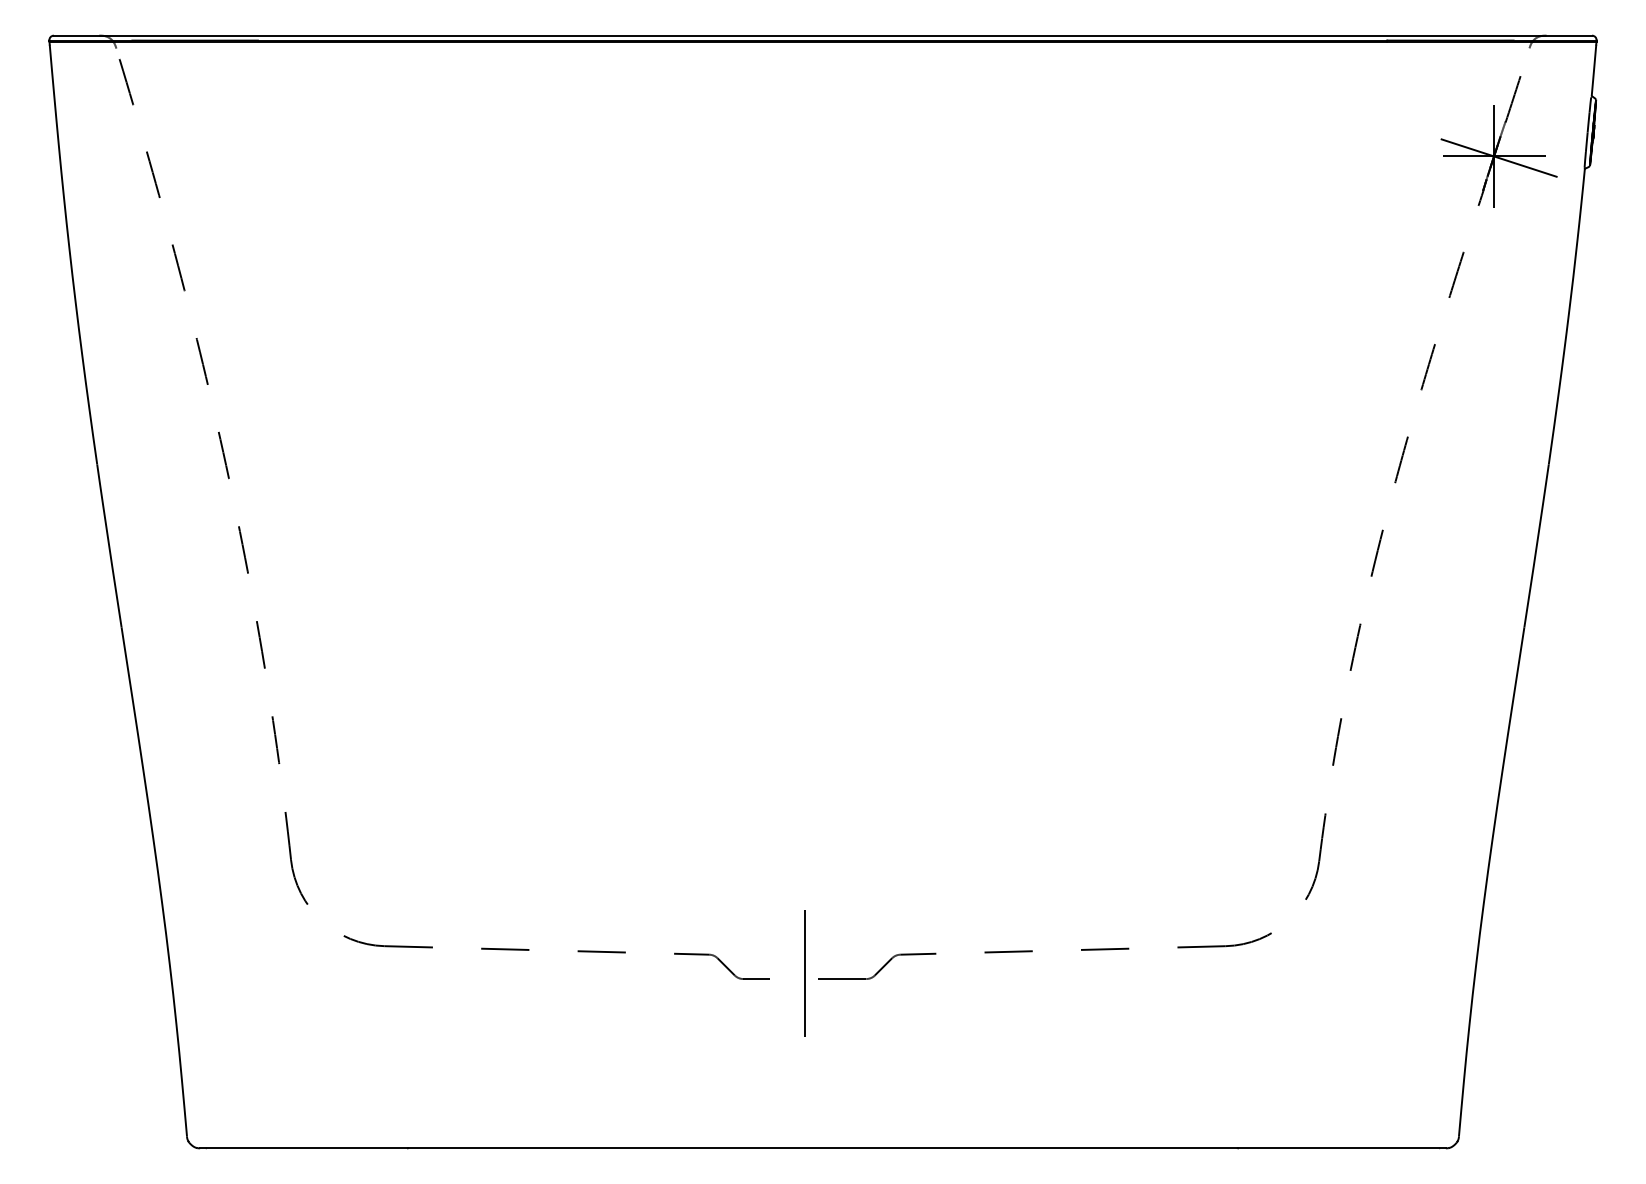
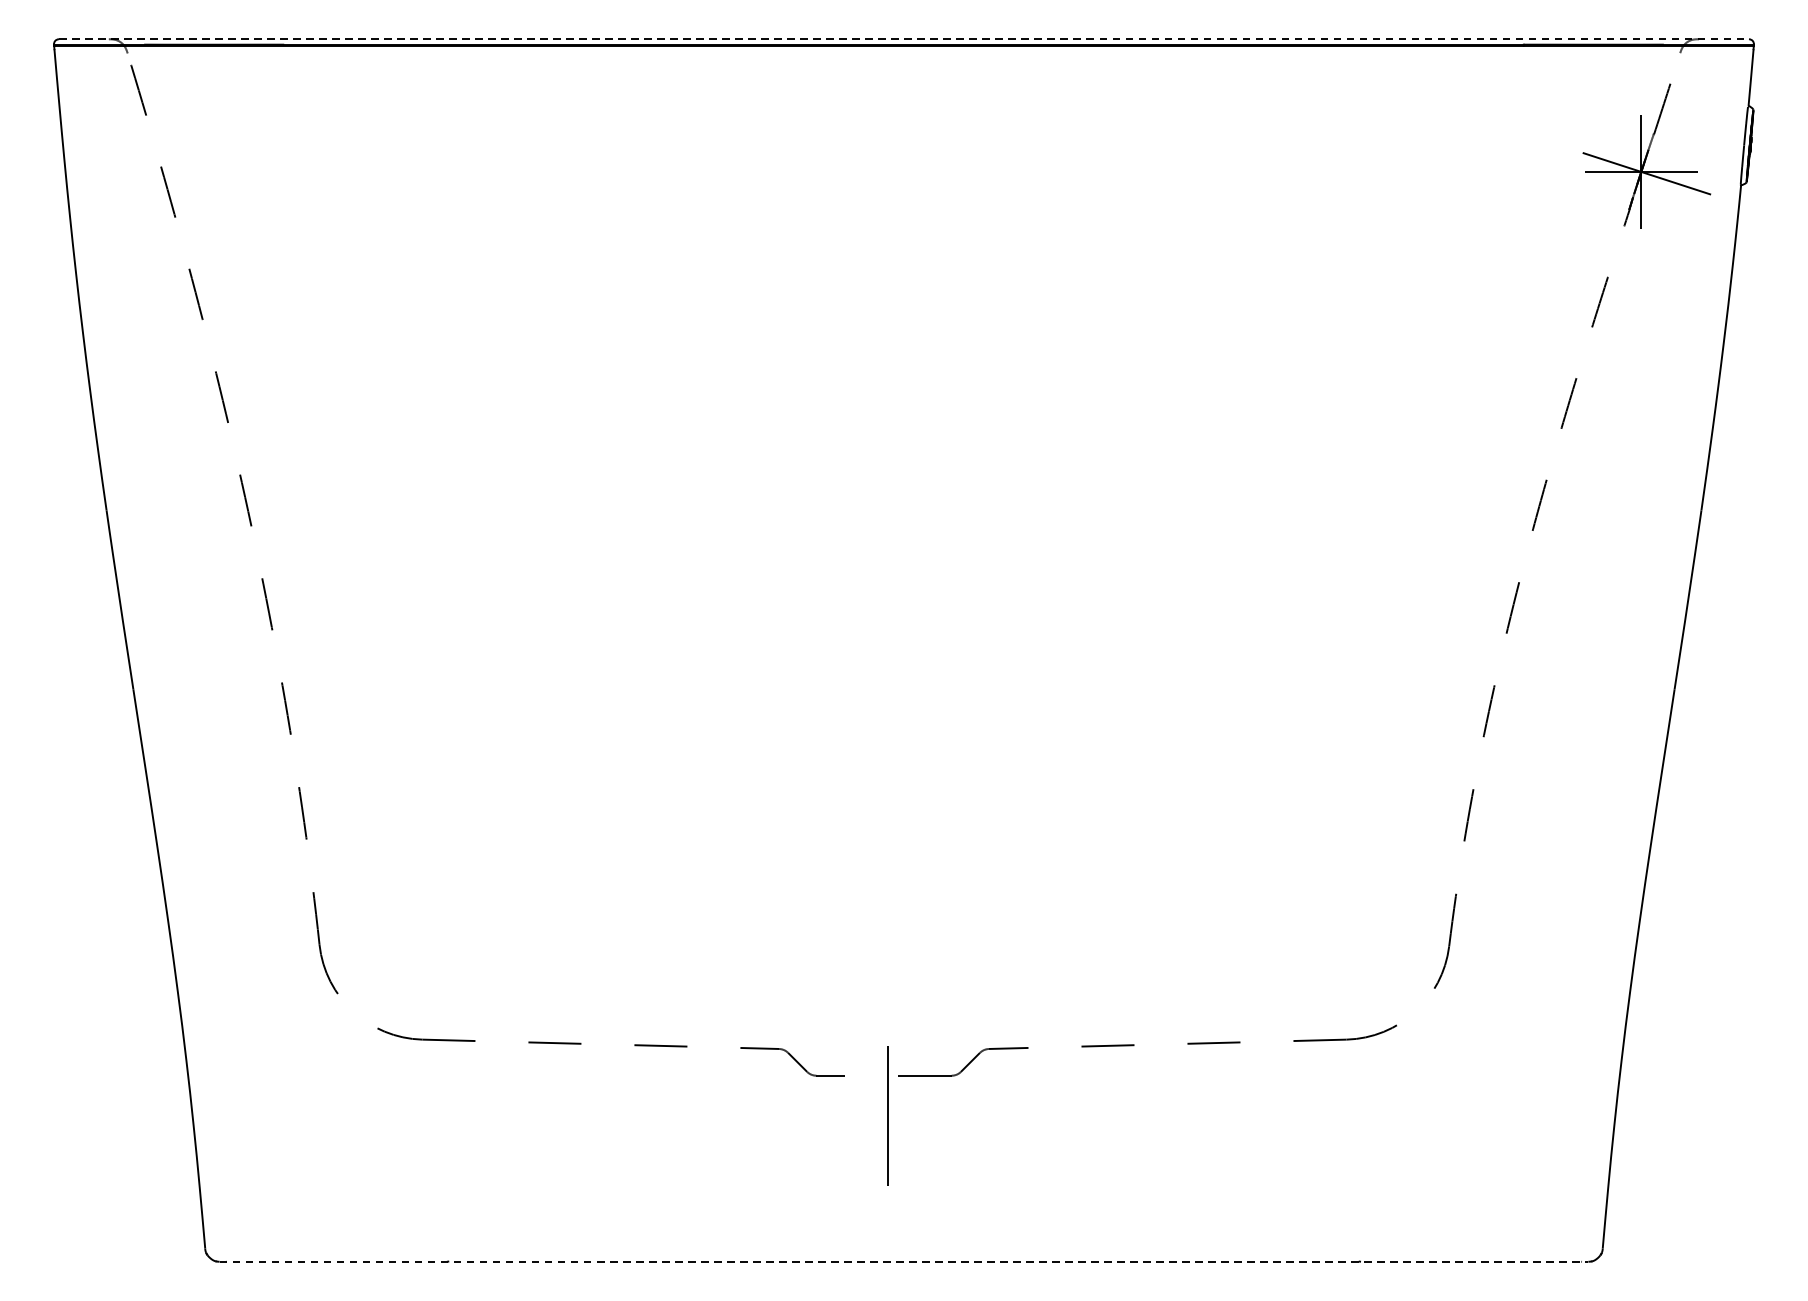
line: (823, 35) -> (904, 39), solid -> dashed
line: (804, 973) -> (888, 1115), moved
line: (822, 1148) -> (903, 1261), solid -> dashed

